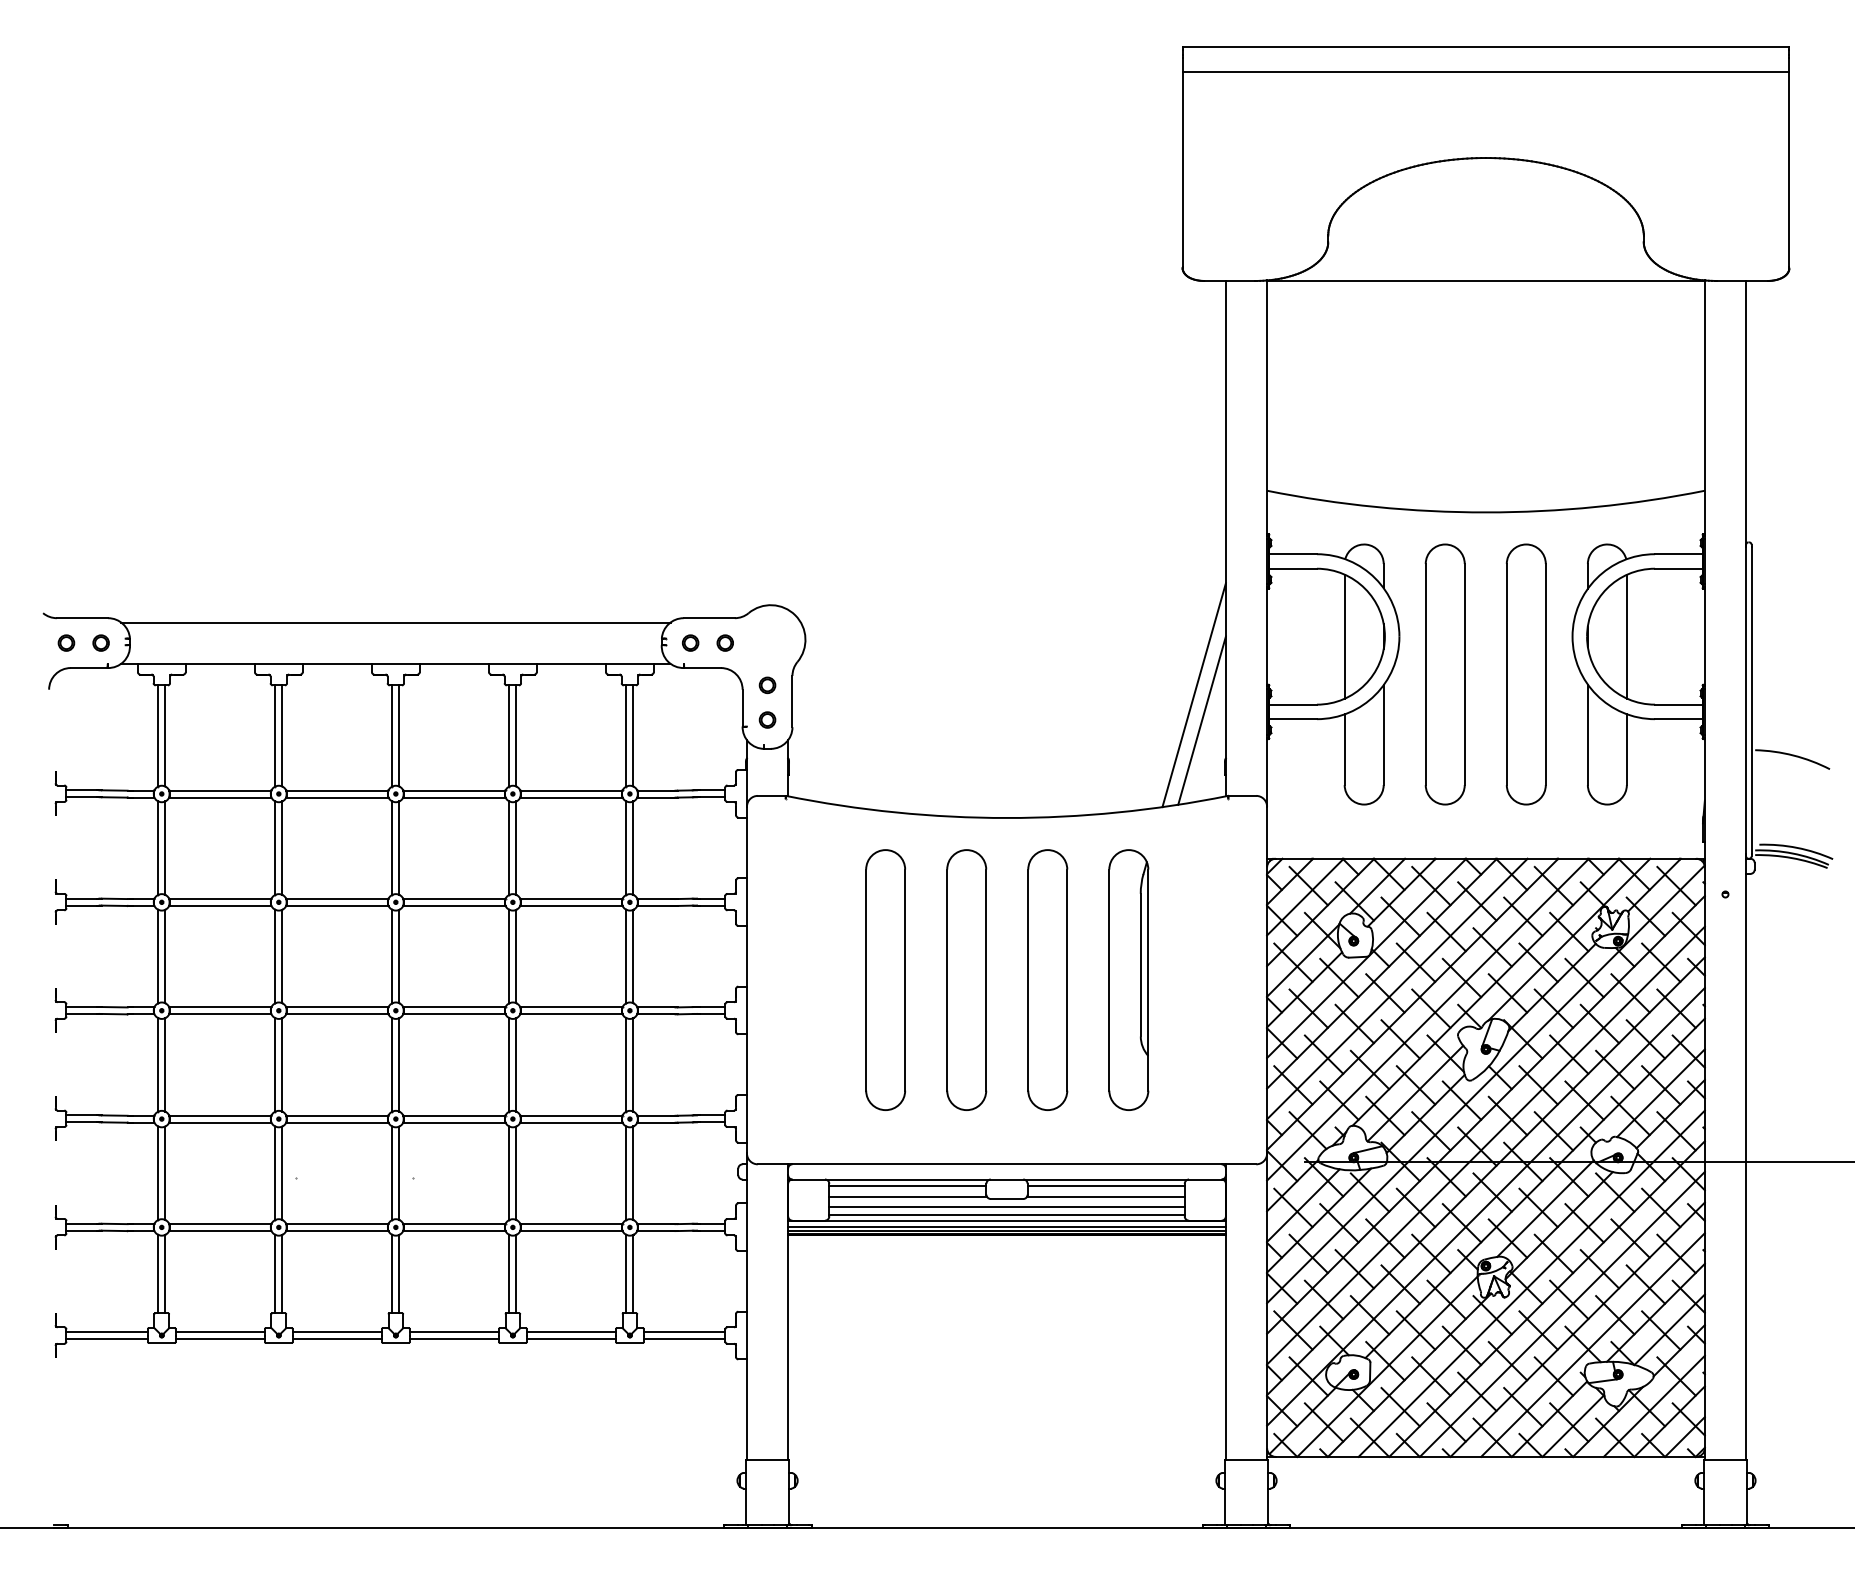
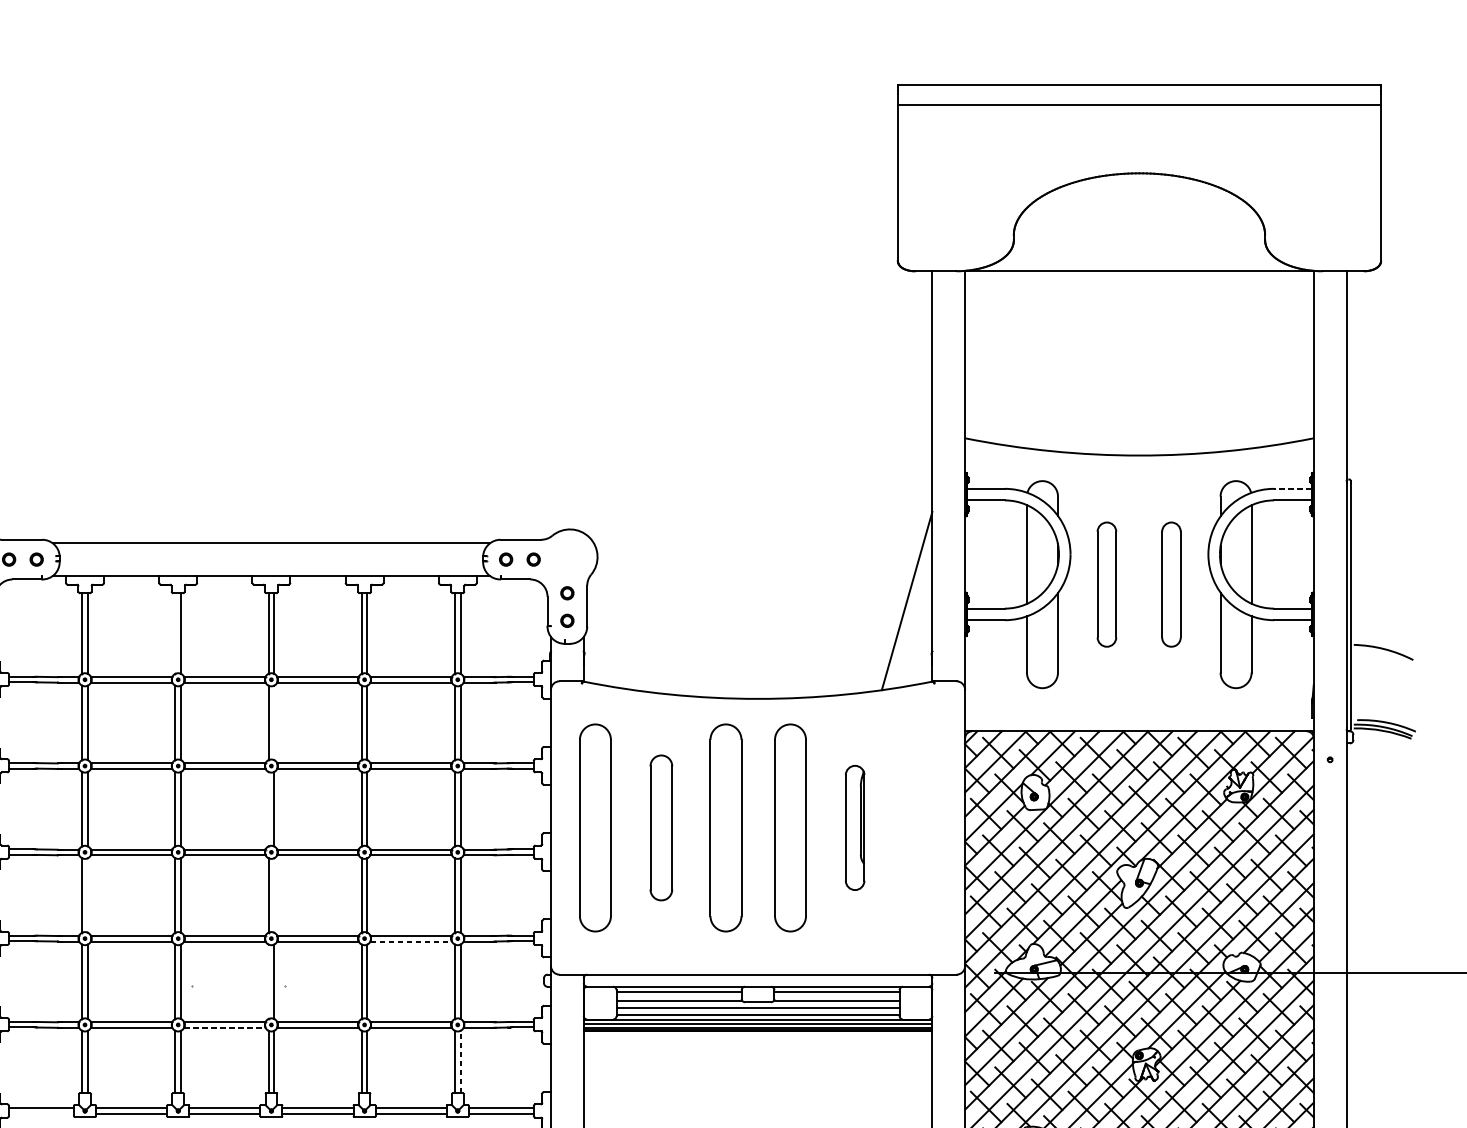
line: (1678, 554) -> (1292, 489), solid -> dashed
part: (1444, 674) -> (1106, 584), size x0.6
part: (1525, 674) -> (1170, 584), size x0.6
line: (1201, 720) -> (912, 621), removed
line: (275, 735) -> (175, 633), removed
line: (399, 847) -> (274, 722), removed
line: (392, 956) -> (268, 809), removed
part: (802, 979) -> (595, 827), added
part: (885, 979) -> (661, 827), size x0.7
part: (1128, 979) -> (854, 827), size x0.6
line: (165, 1064) -> (87, 895), removed
line: (399, 1064) -> (274, 895), removed
line: (571, 1122) -> (411, 941), solid -> dashed
line: (392, 1172) -> (268, 981), removed
line: (337, 1231) -> (224, 1028), solid -> dashed
line: (633, 1273) -> (460, 1061), solid -> dashed
line: (106, 1339) -> (40, 1114), removed

